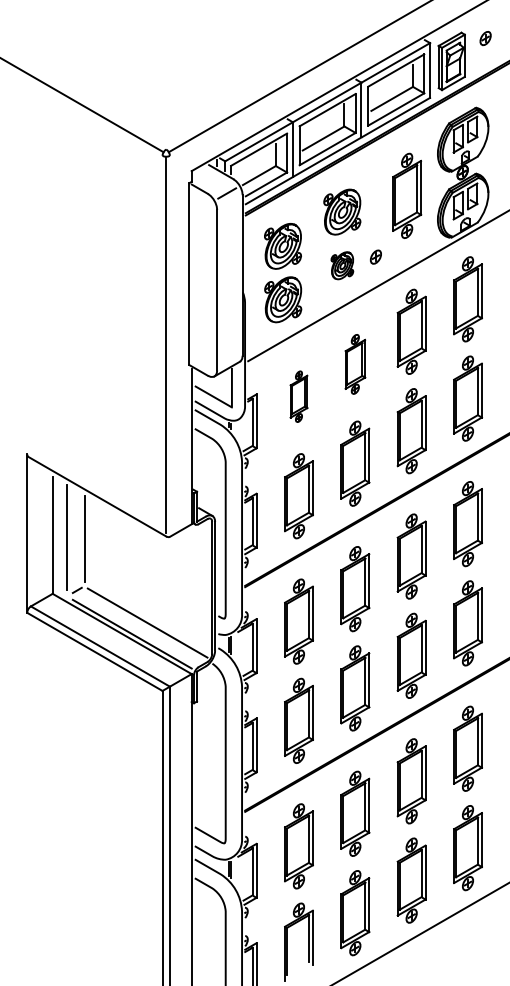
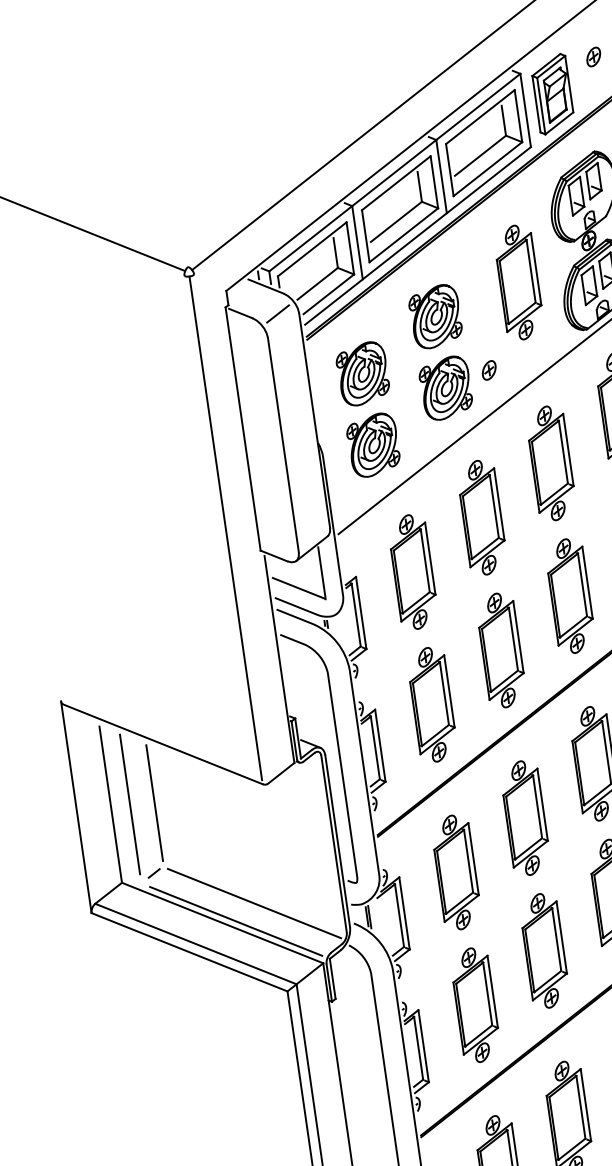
part: (342, 265) -> (446, 388), size x1.67
part: (355, 364) -> (482, 517), size x1.43
part: (298, 396) -> (412, 571), size x1.67

